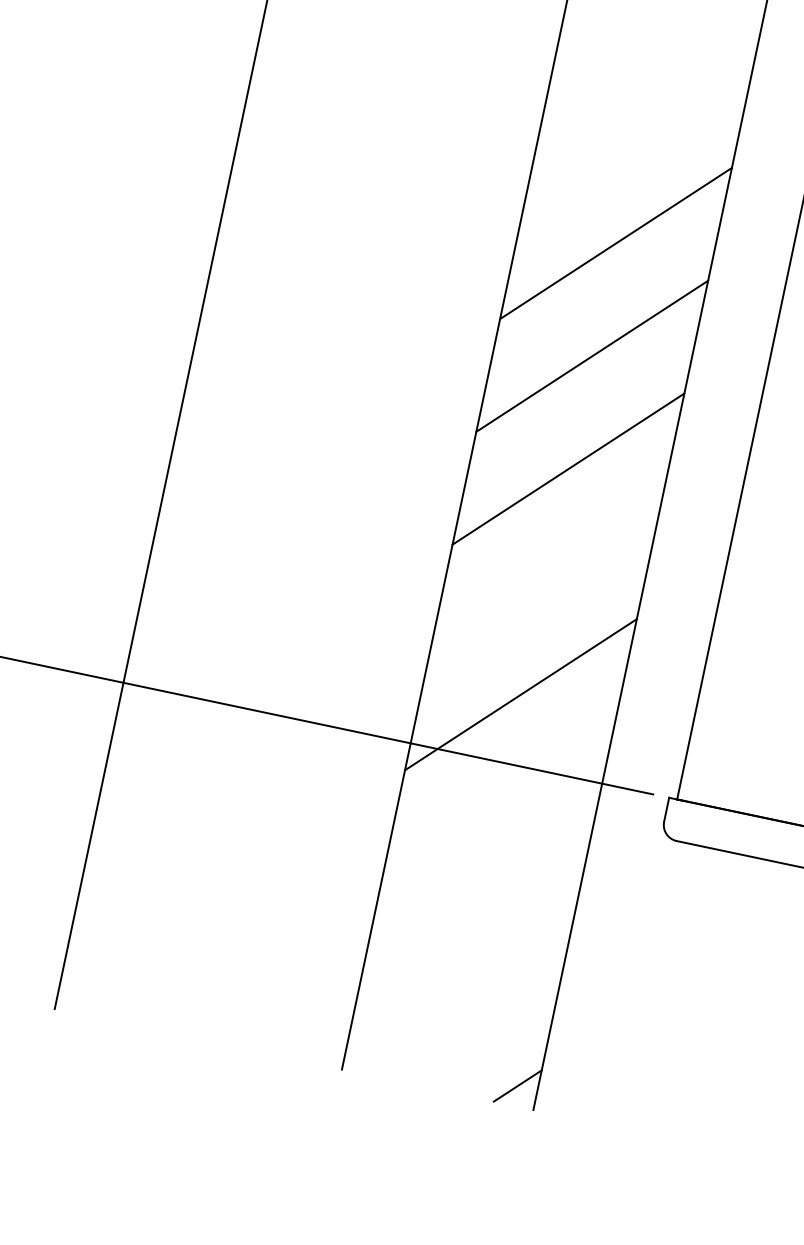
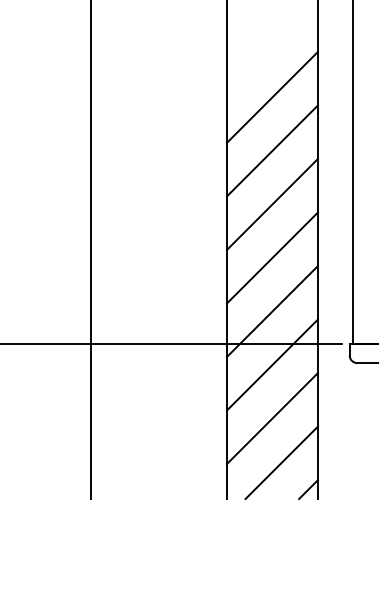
line: (545, 580) -> (272, 257), added
line: (497, 806) -> (272, 364), added
line: (473, 920) -> (272, 418), added
line: (472, 1016) -> (281, 462), added

